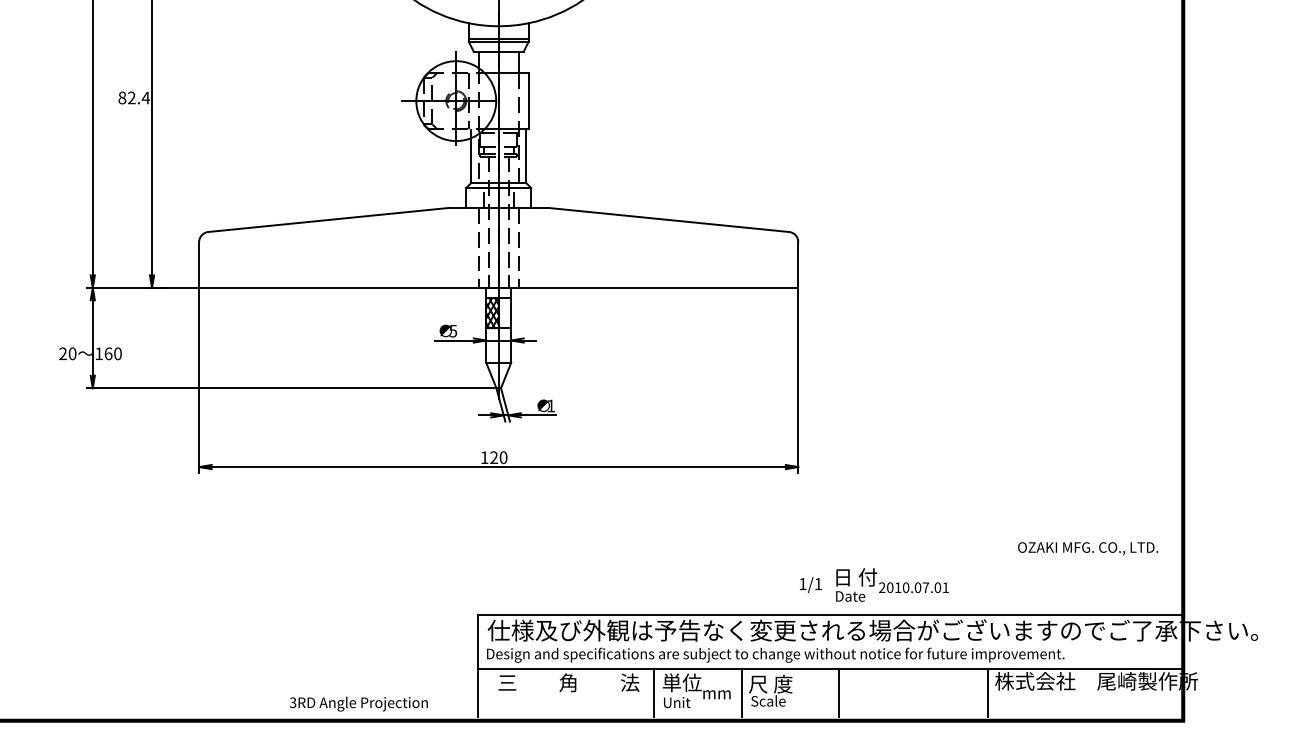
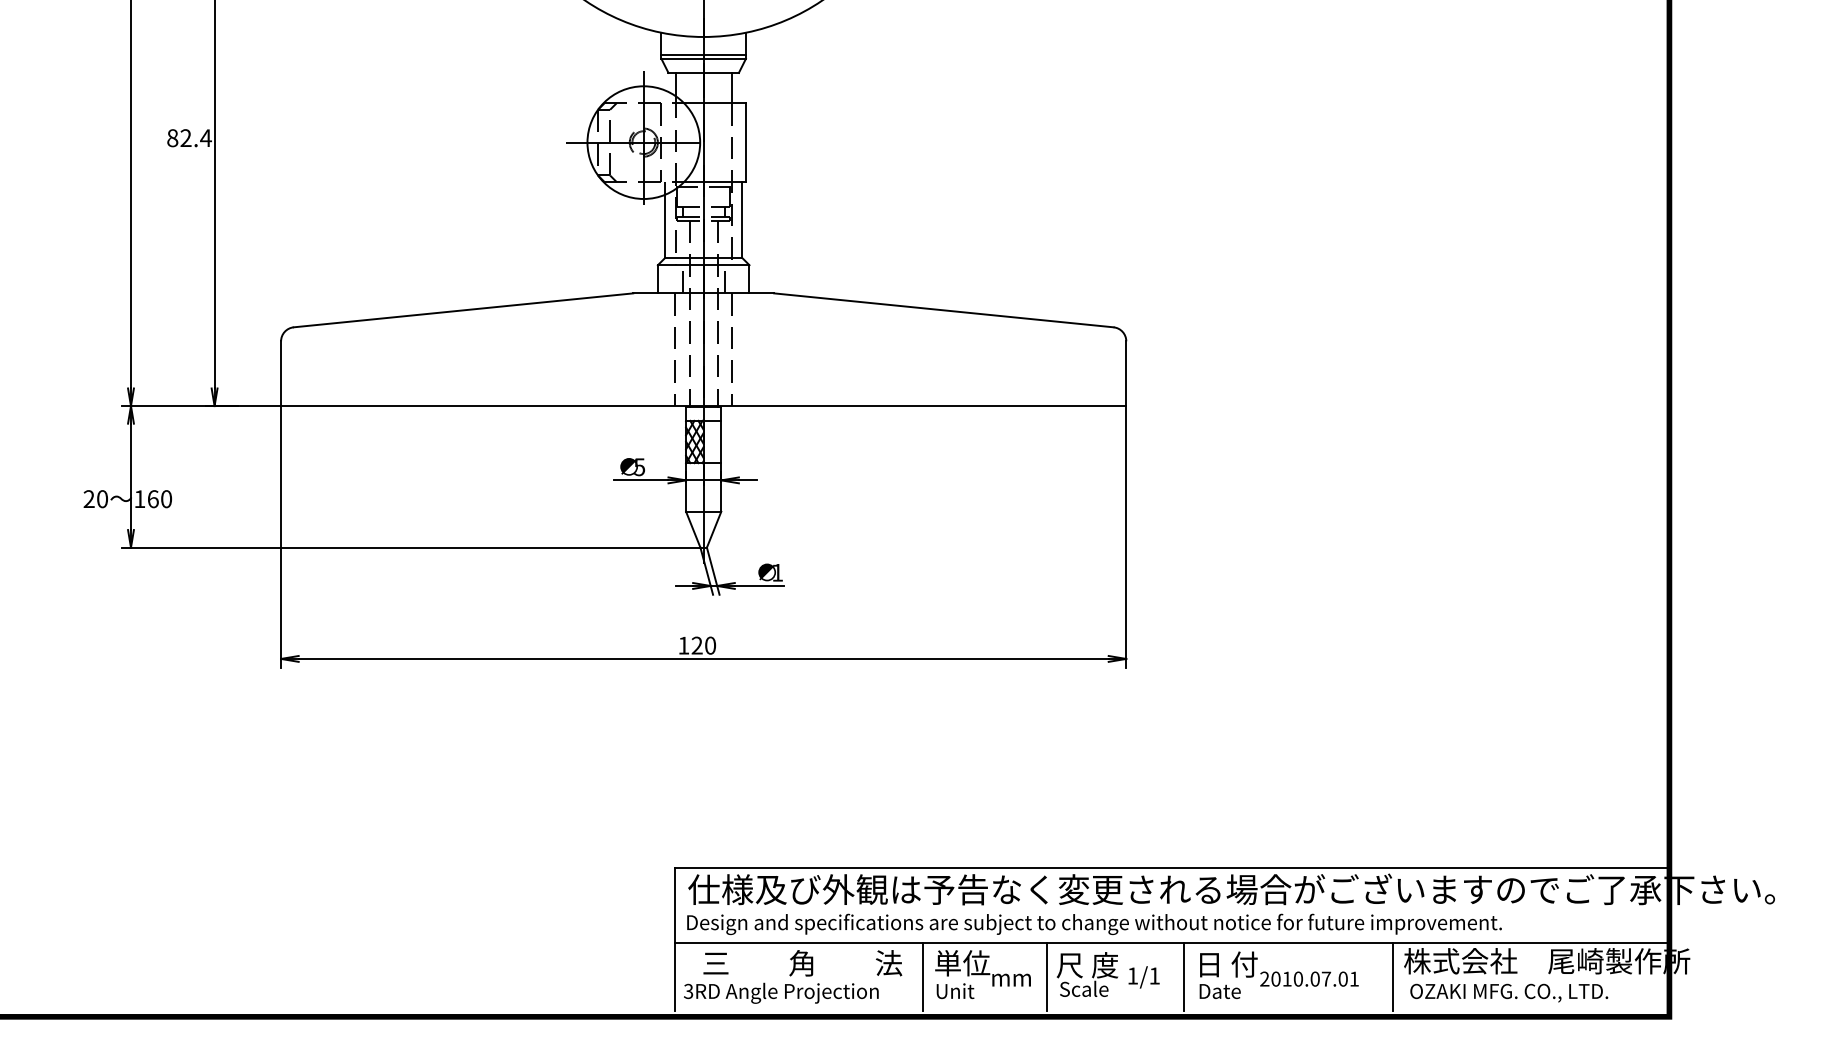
text: (1088, 548) -> (1509, 992), moved
text: (891, 584) -> (1278, 974), moved
text: (810, 585) -> (1143, 977), moved
text: (358, 703) -> (781, 992), moved

